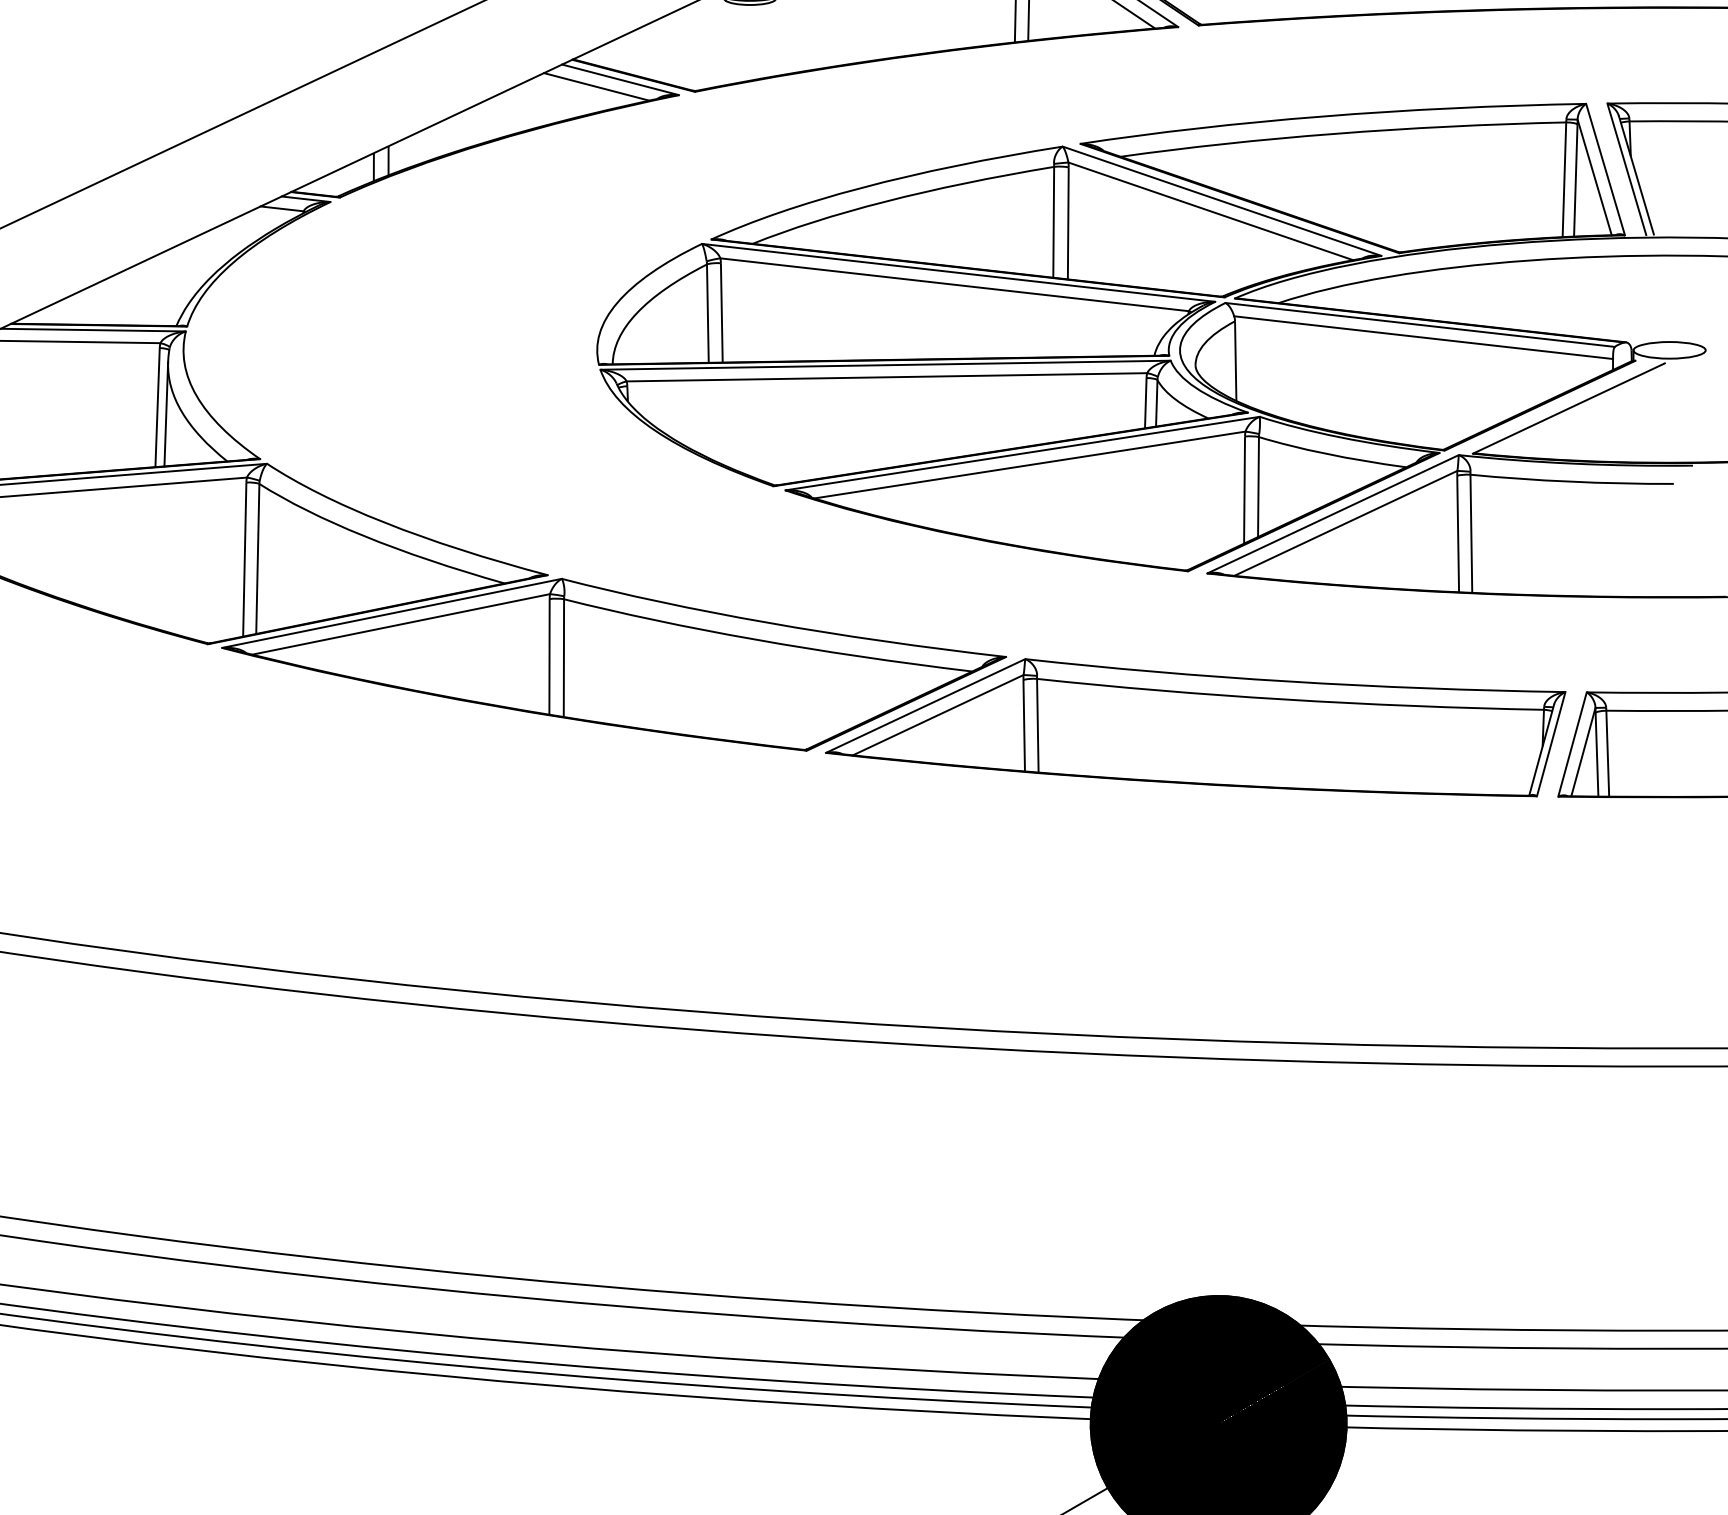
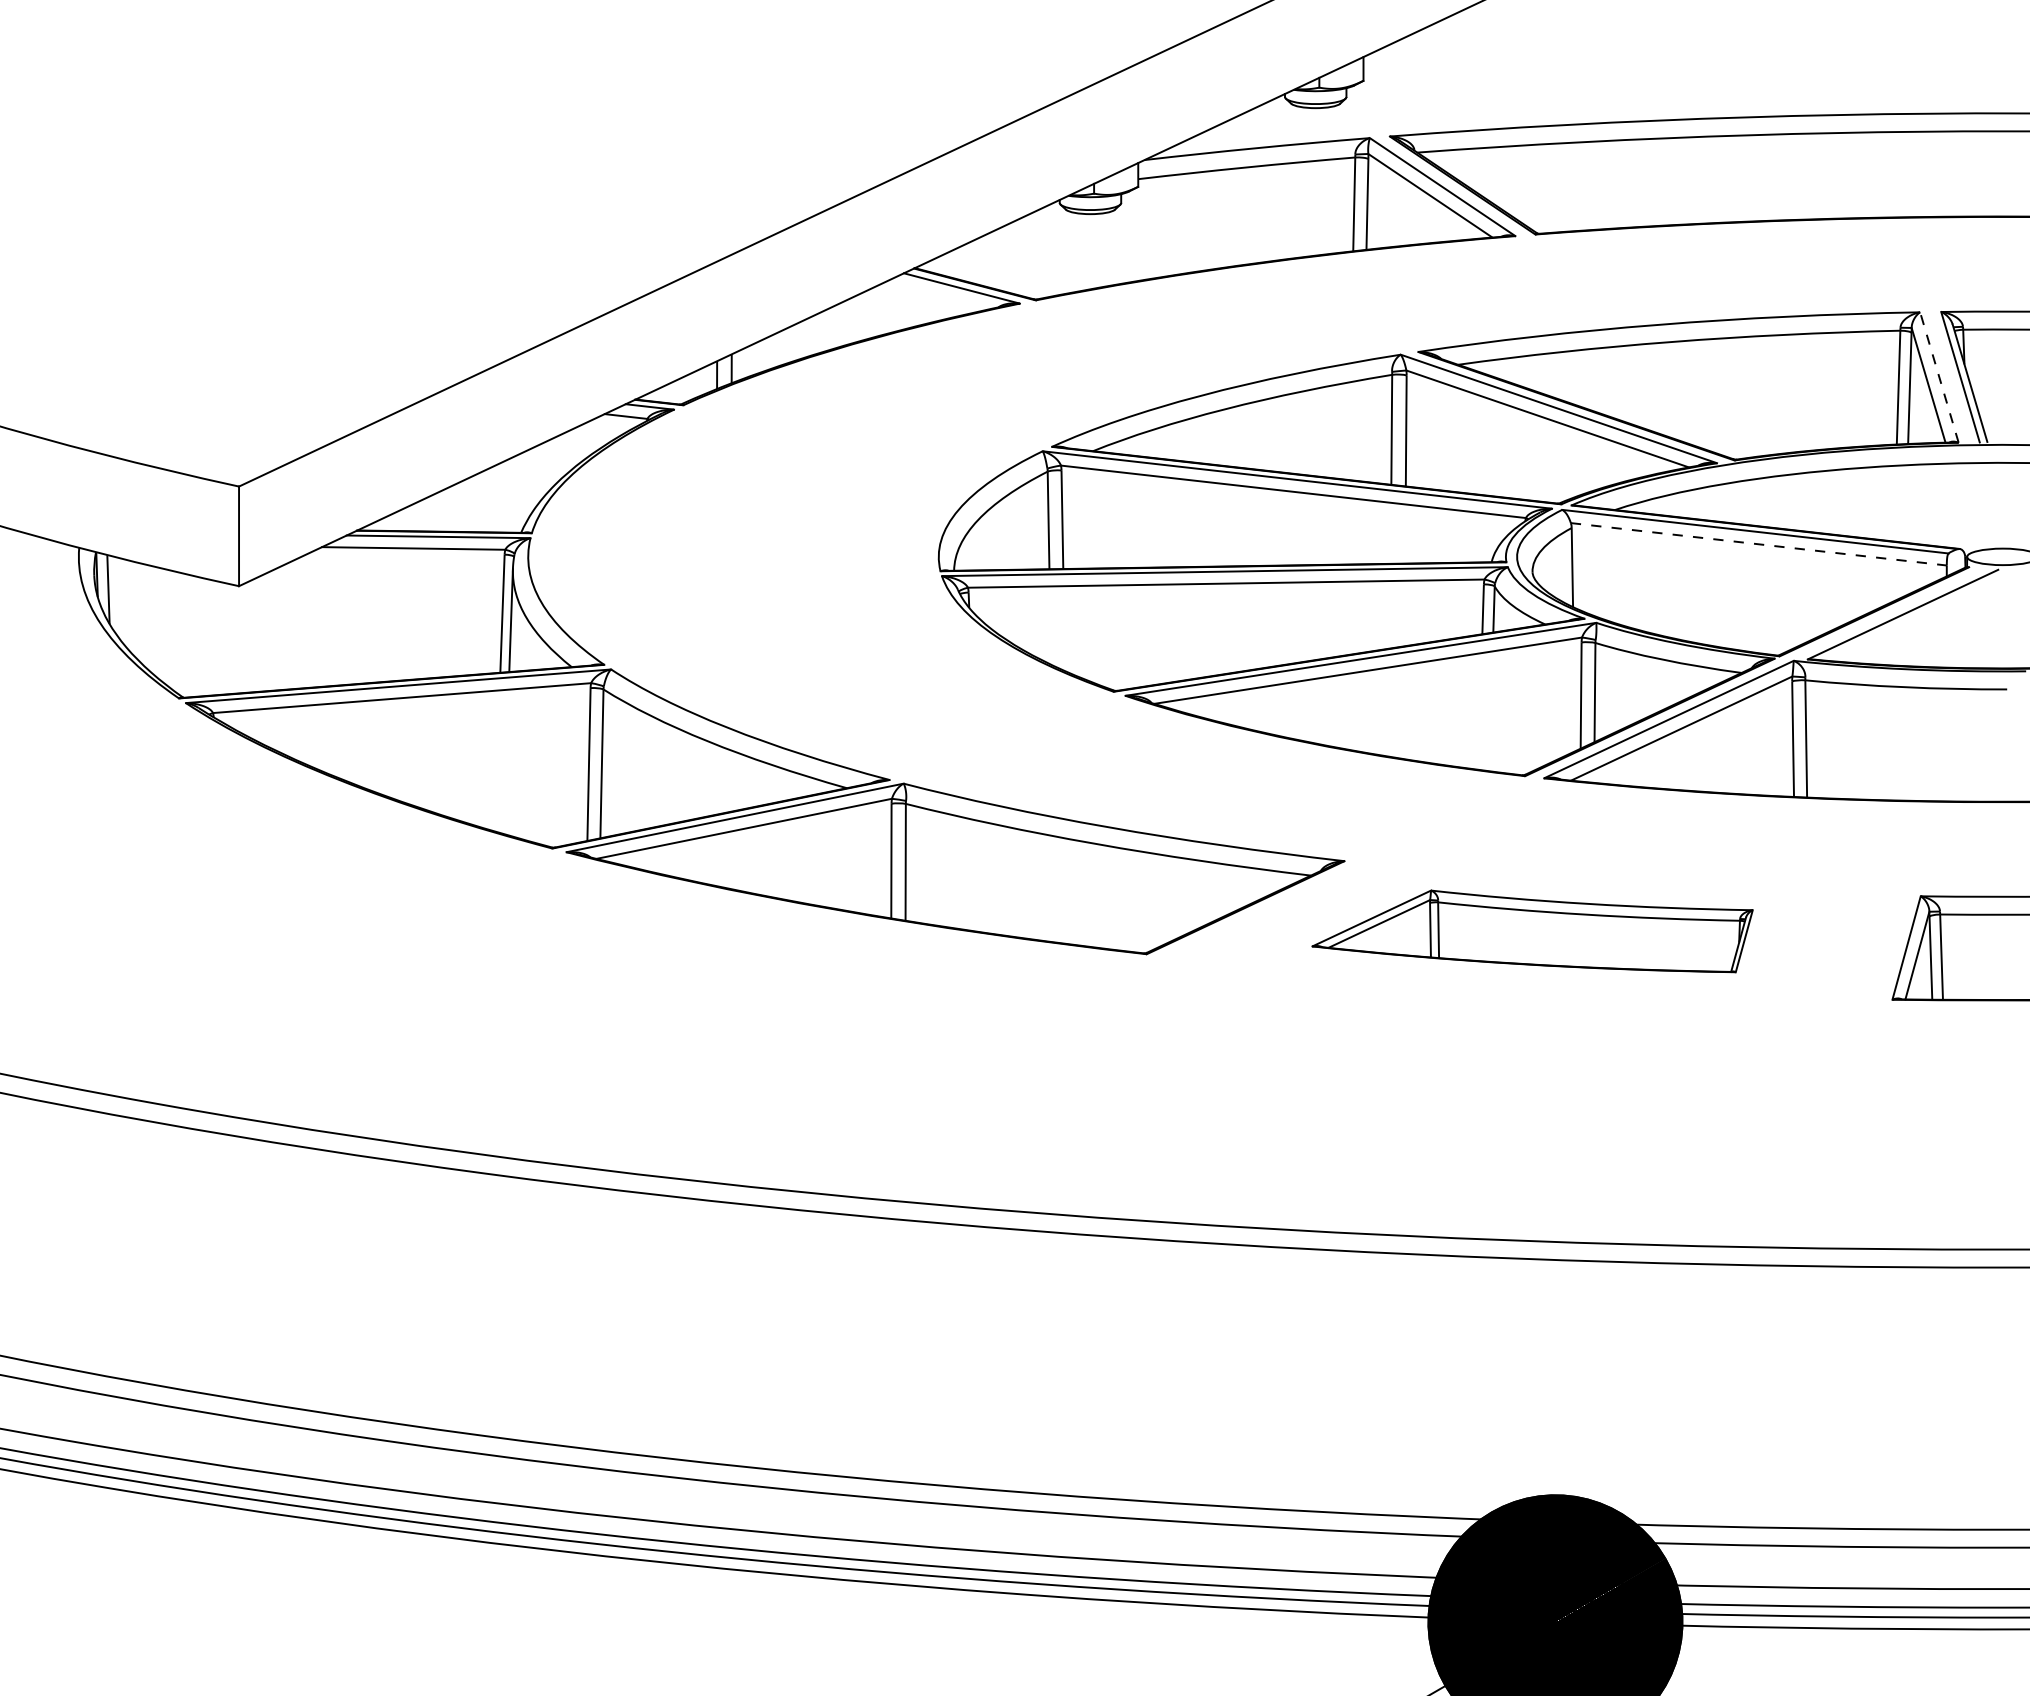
line: (595, 86) -> (937, 295), removed
line: (1605, 169) -> (1939, 377), solid -> dashed
line: (1424, 337) -> (1759, 544), solid -> dashed
part: (1195, 727) -> (1532, 931), size x0.6

